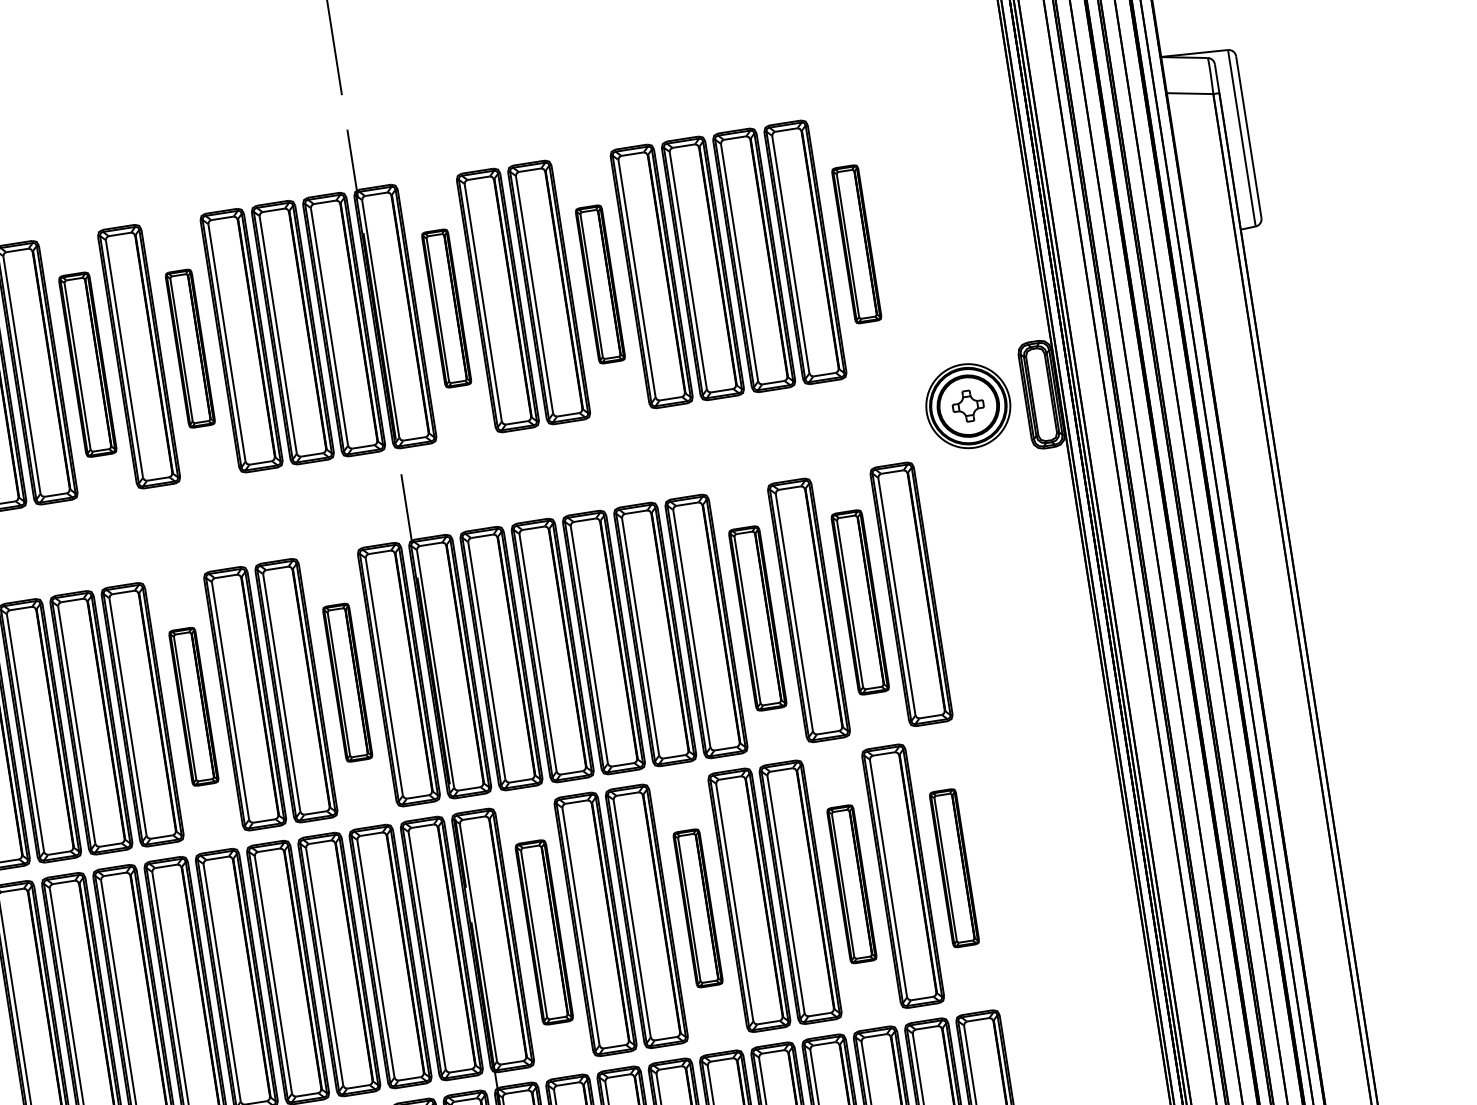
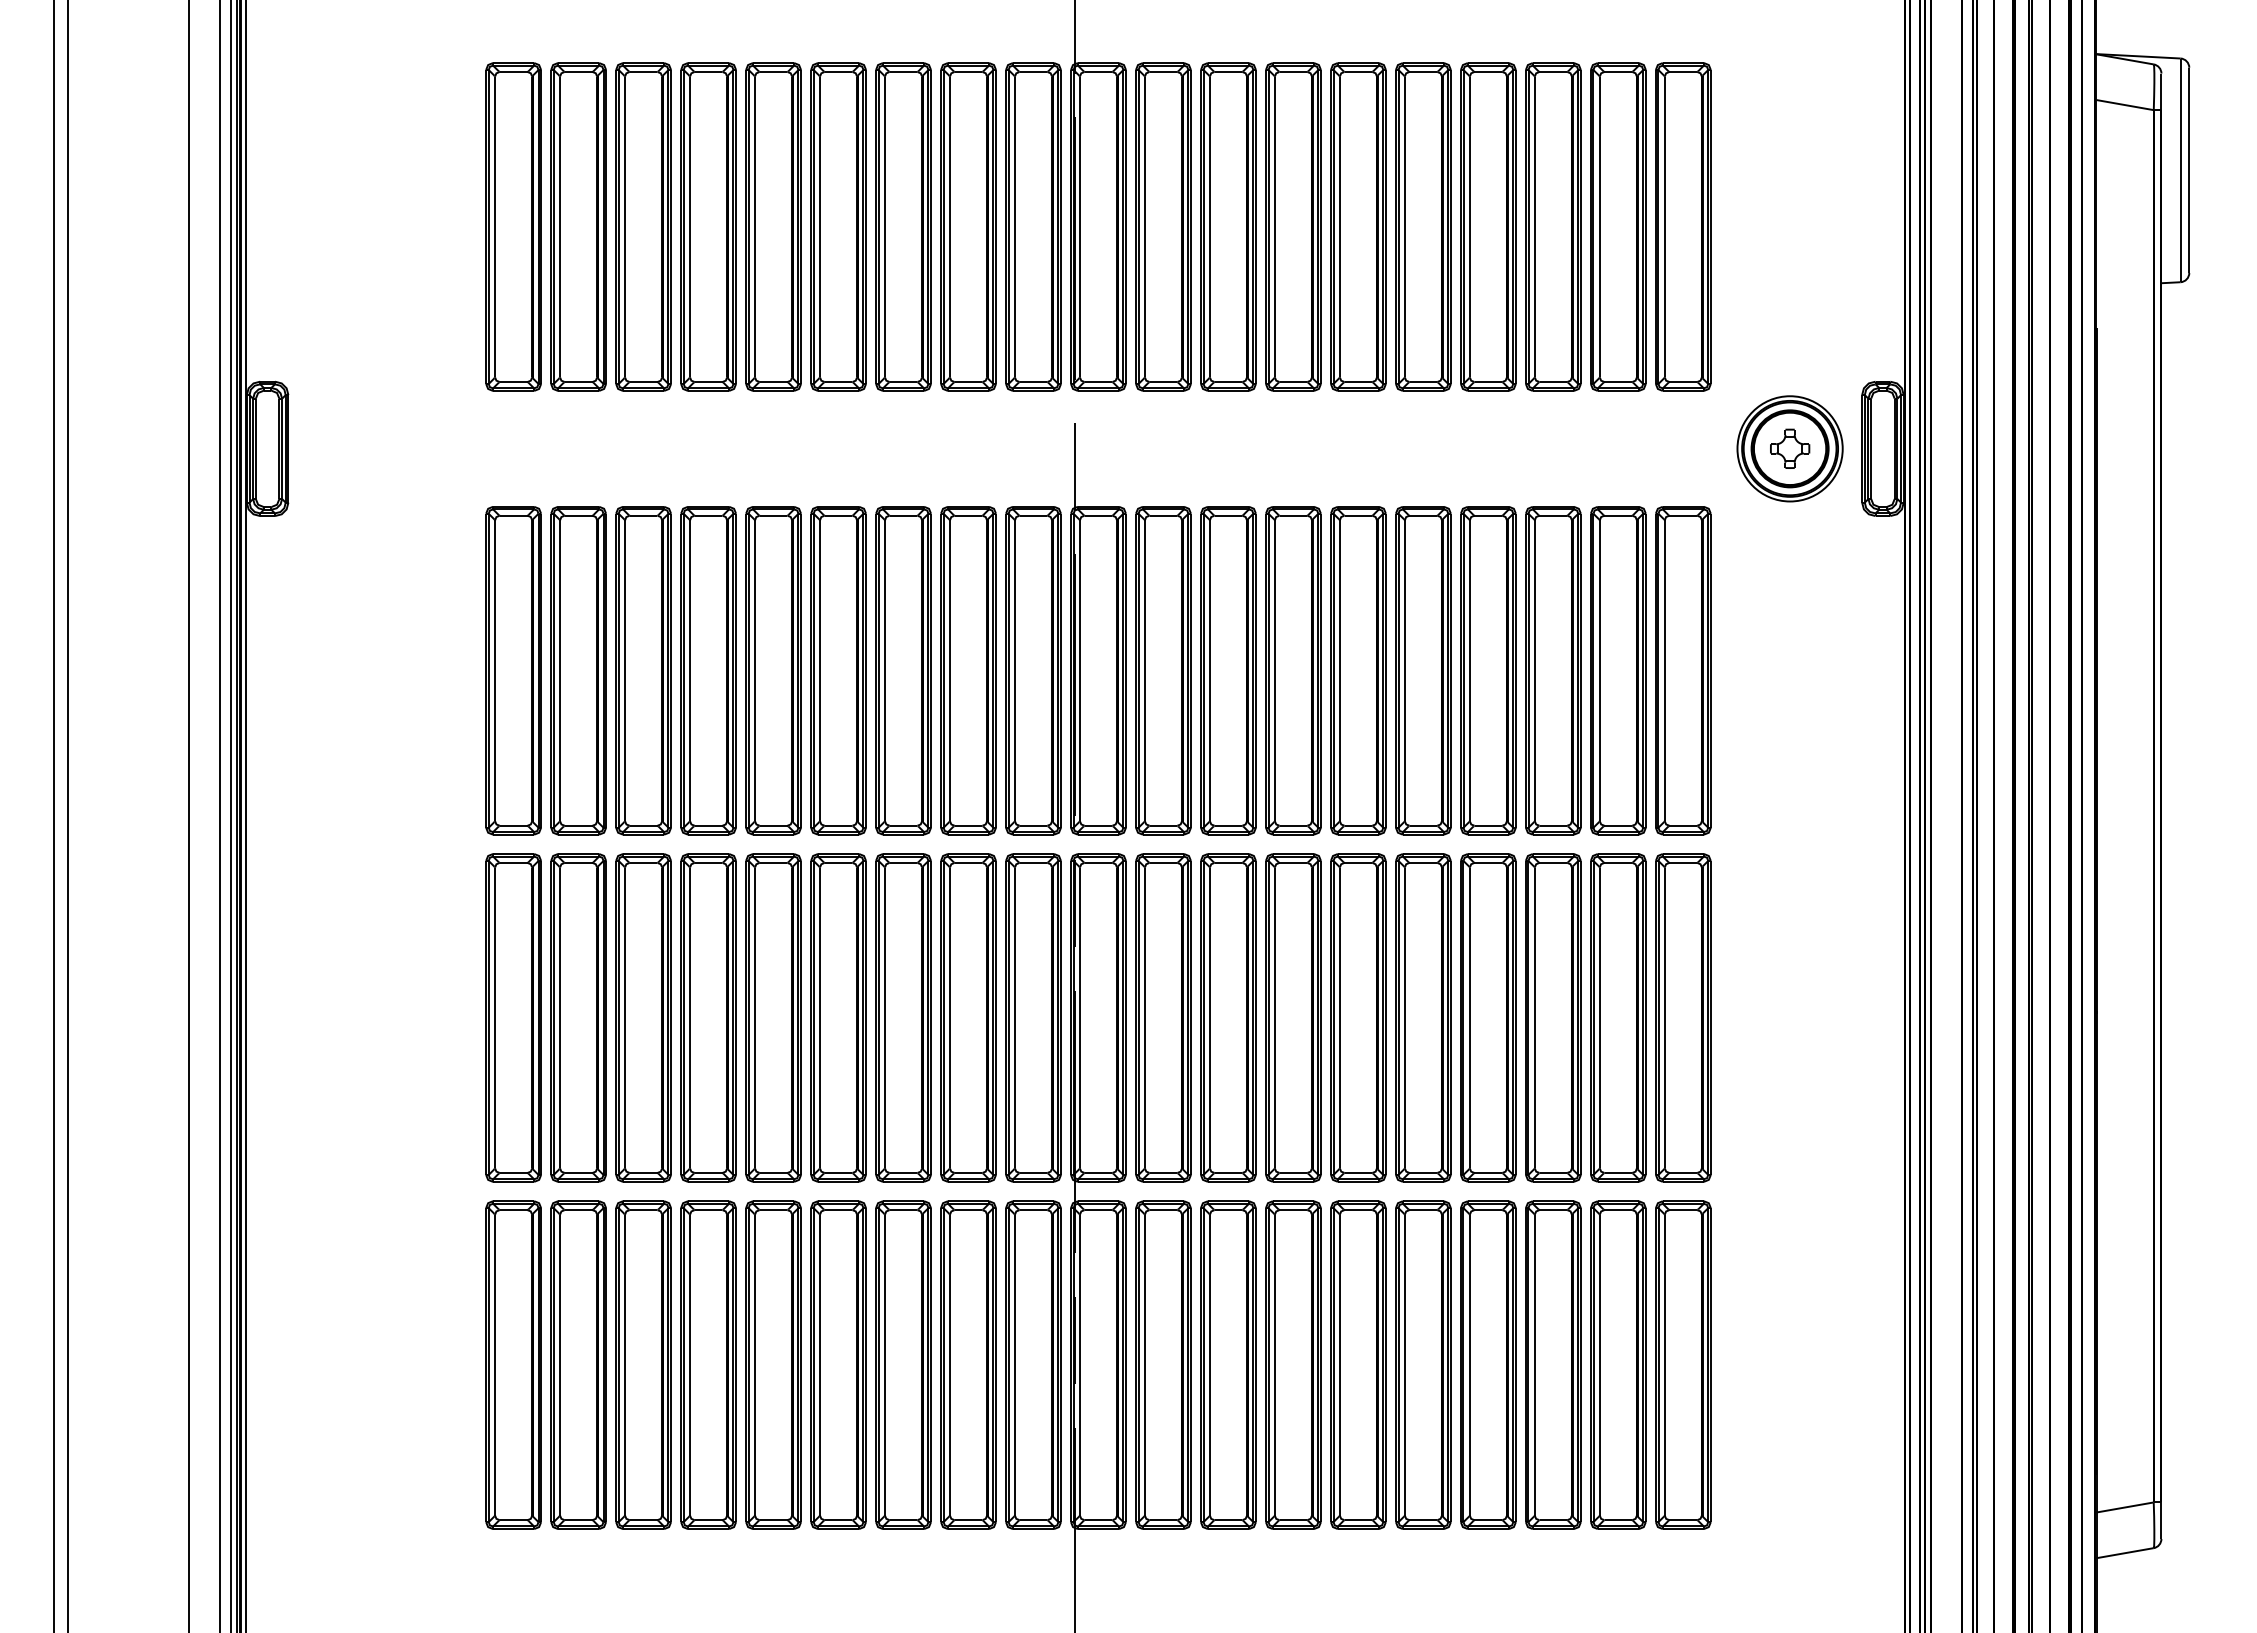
part: (856, 243) -> (1683, 226), size x1.67
part: (600, 284) -> (1358, 226), size x1.67
part: (446, 308) -> (1163, 226), size x1.67
part: (190, 348) -> (838, 226), size x1.67
part: (87, 364) -> (708, 226), size x1.43
part: (860, 602) -> (1618, 670), size x1.43
part: (757, 618) -> (1488, 670), size x1.43
part: (347, 682) -> (968, 670), size x1.67
part: (193, 706) -> (773, 670), size x1.67
part: (954, 867) -> (1683, 1017), size x1.67
part: (851, 883) -> (1553, 1017), size x1.67
part: (698, 908) -> (1358, 1017), size x1.67
part: (544, 932) -> (1163, 1017), size x1.43

